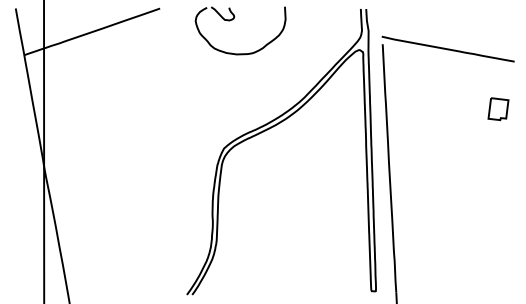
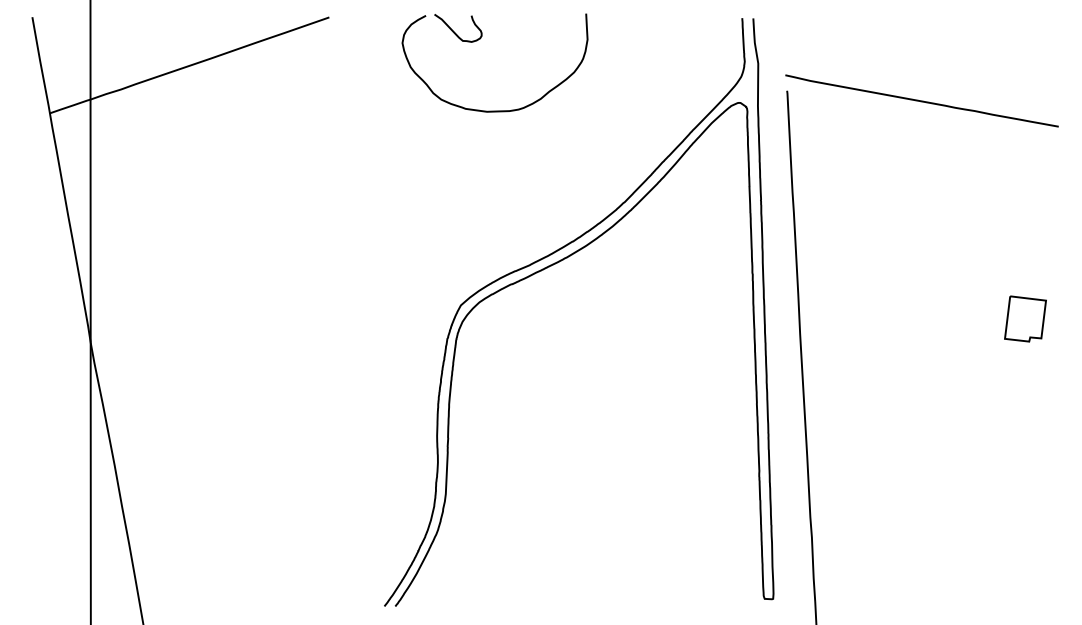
part: (498, 109) -> (1025, 319), moved

